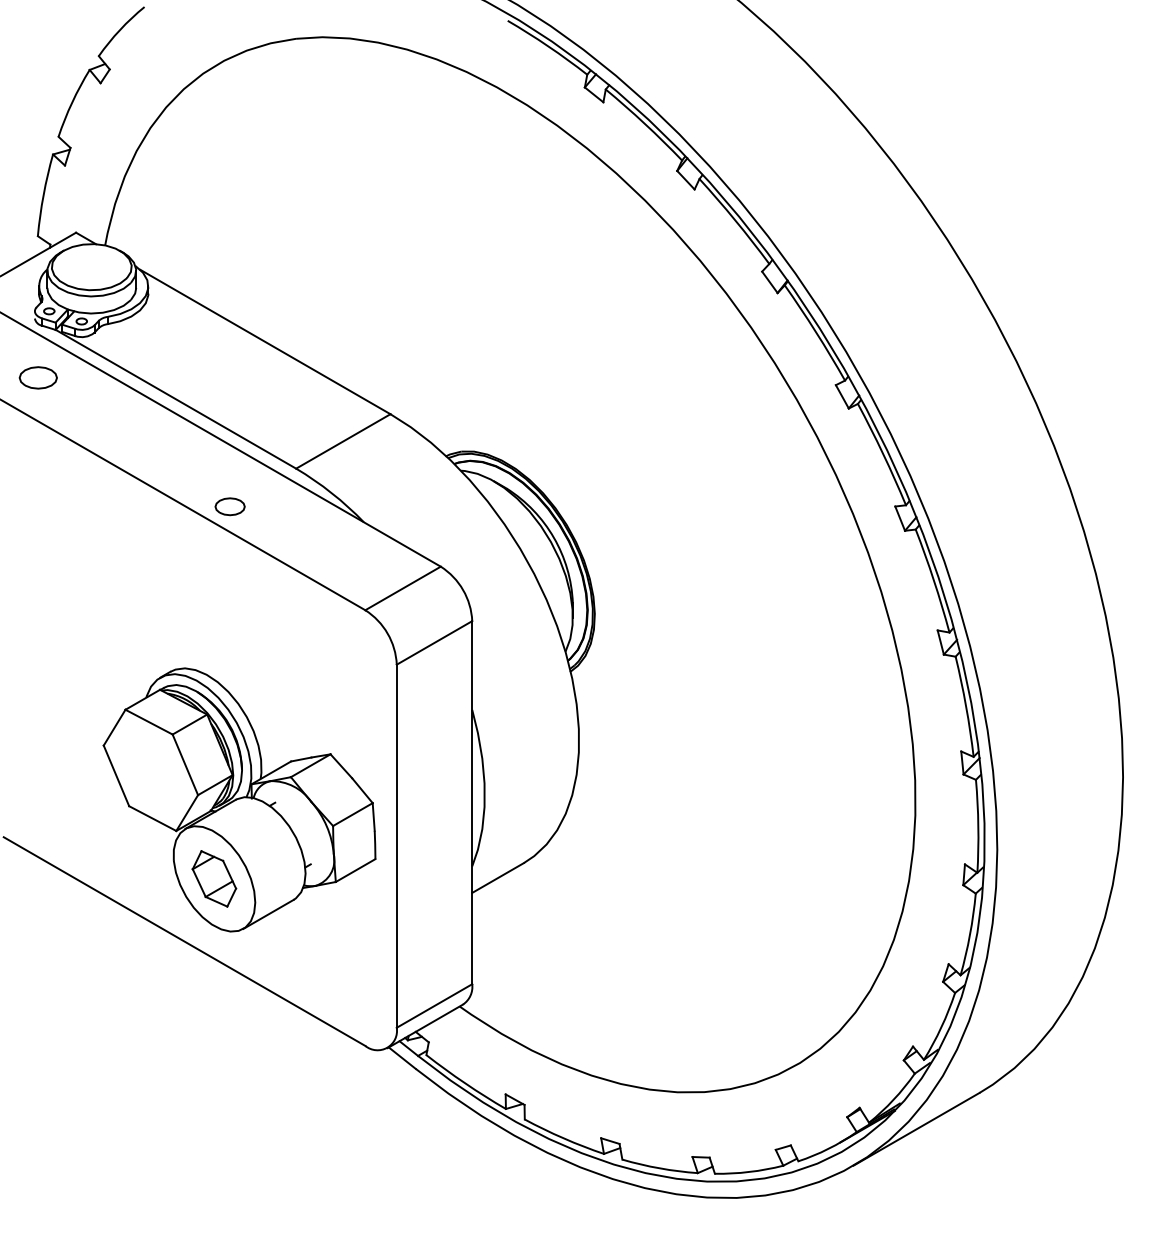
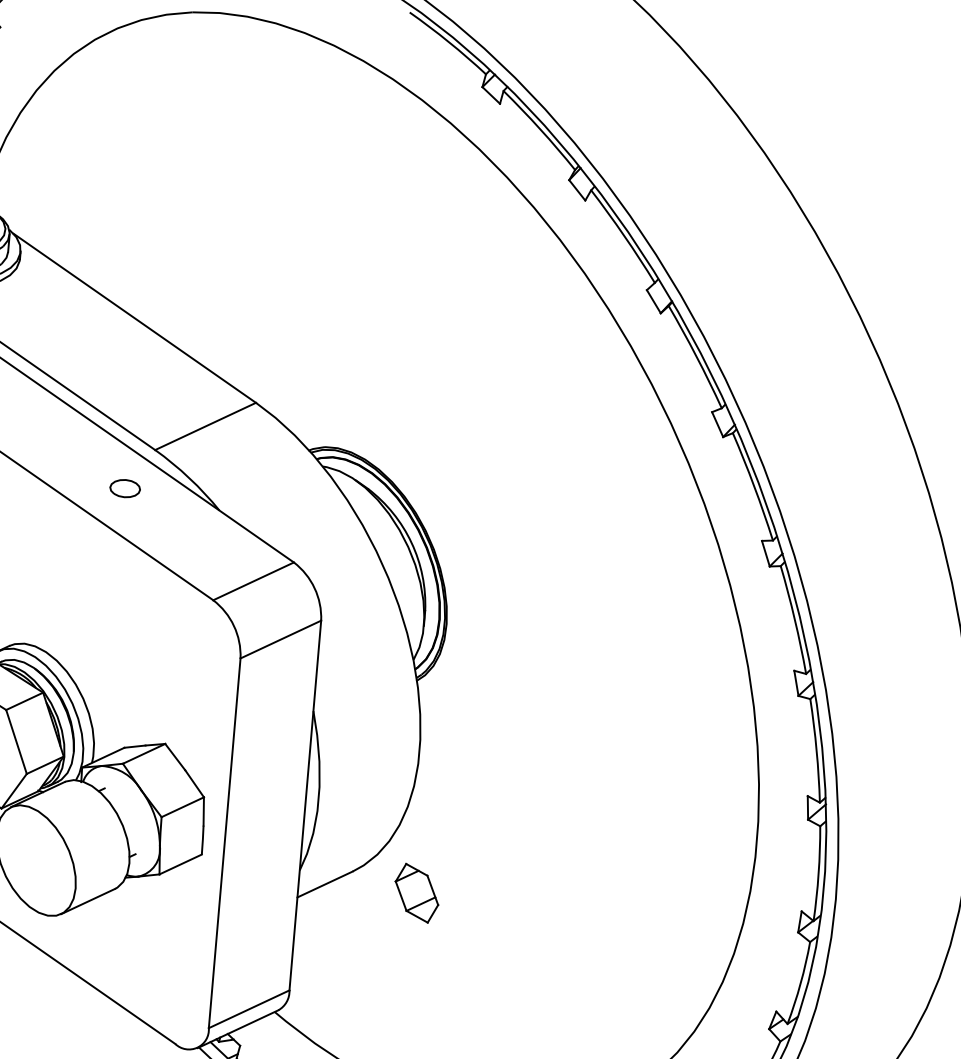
part: (229, 506) -> (124, 488), moved
part: (214, 878) -> (417, 892), moved

